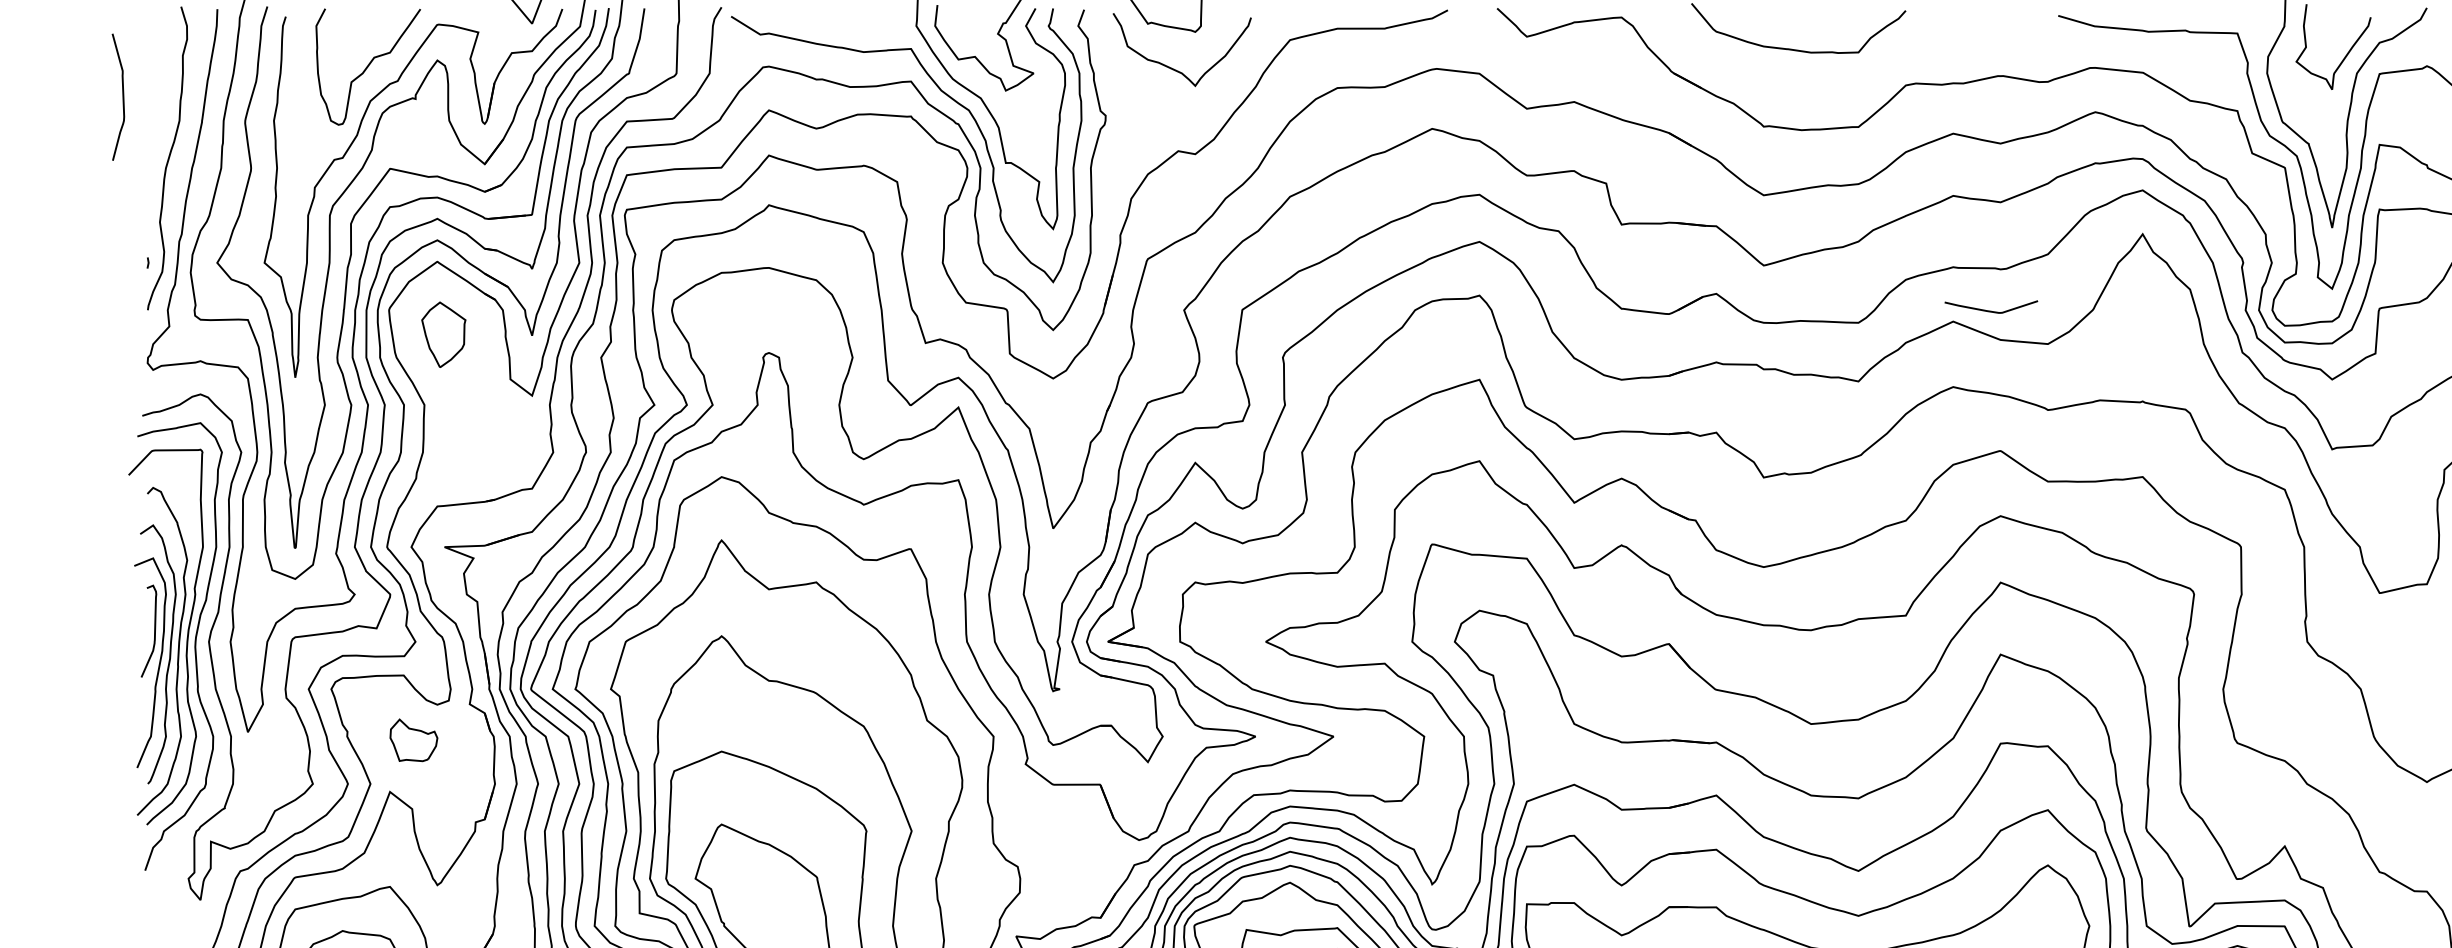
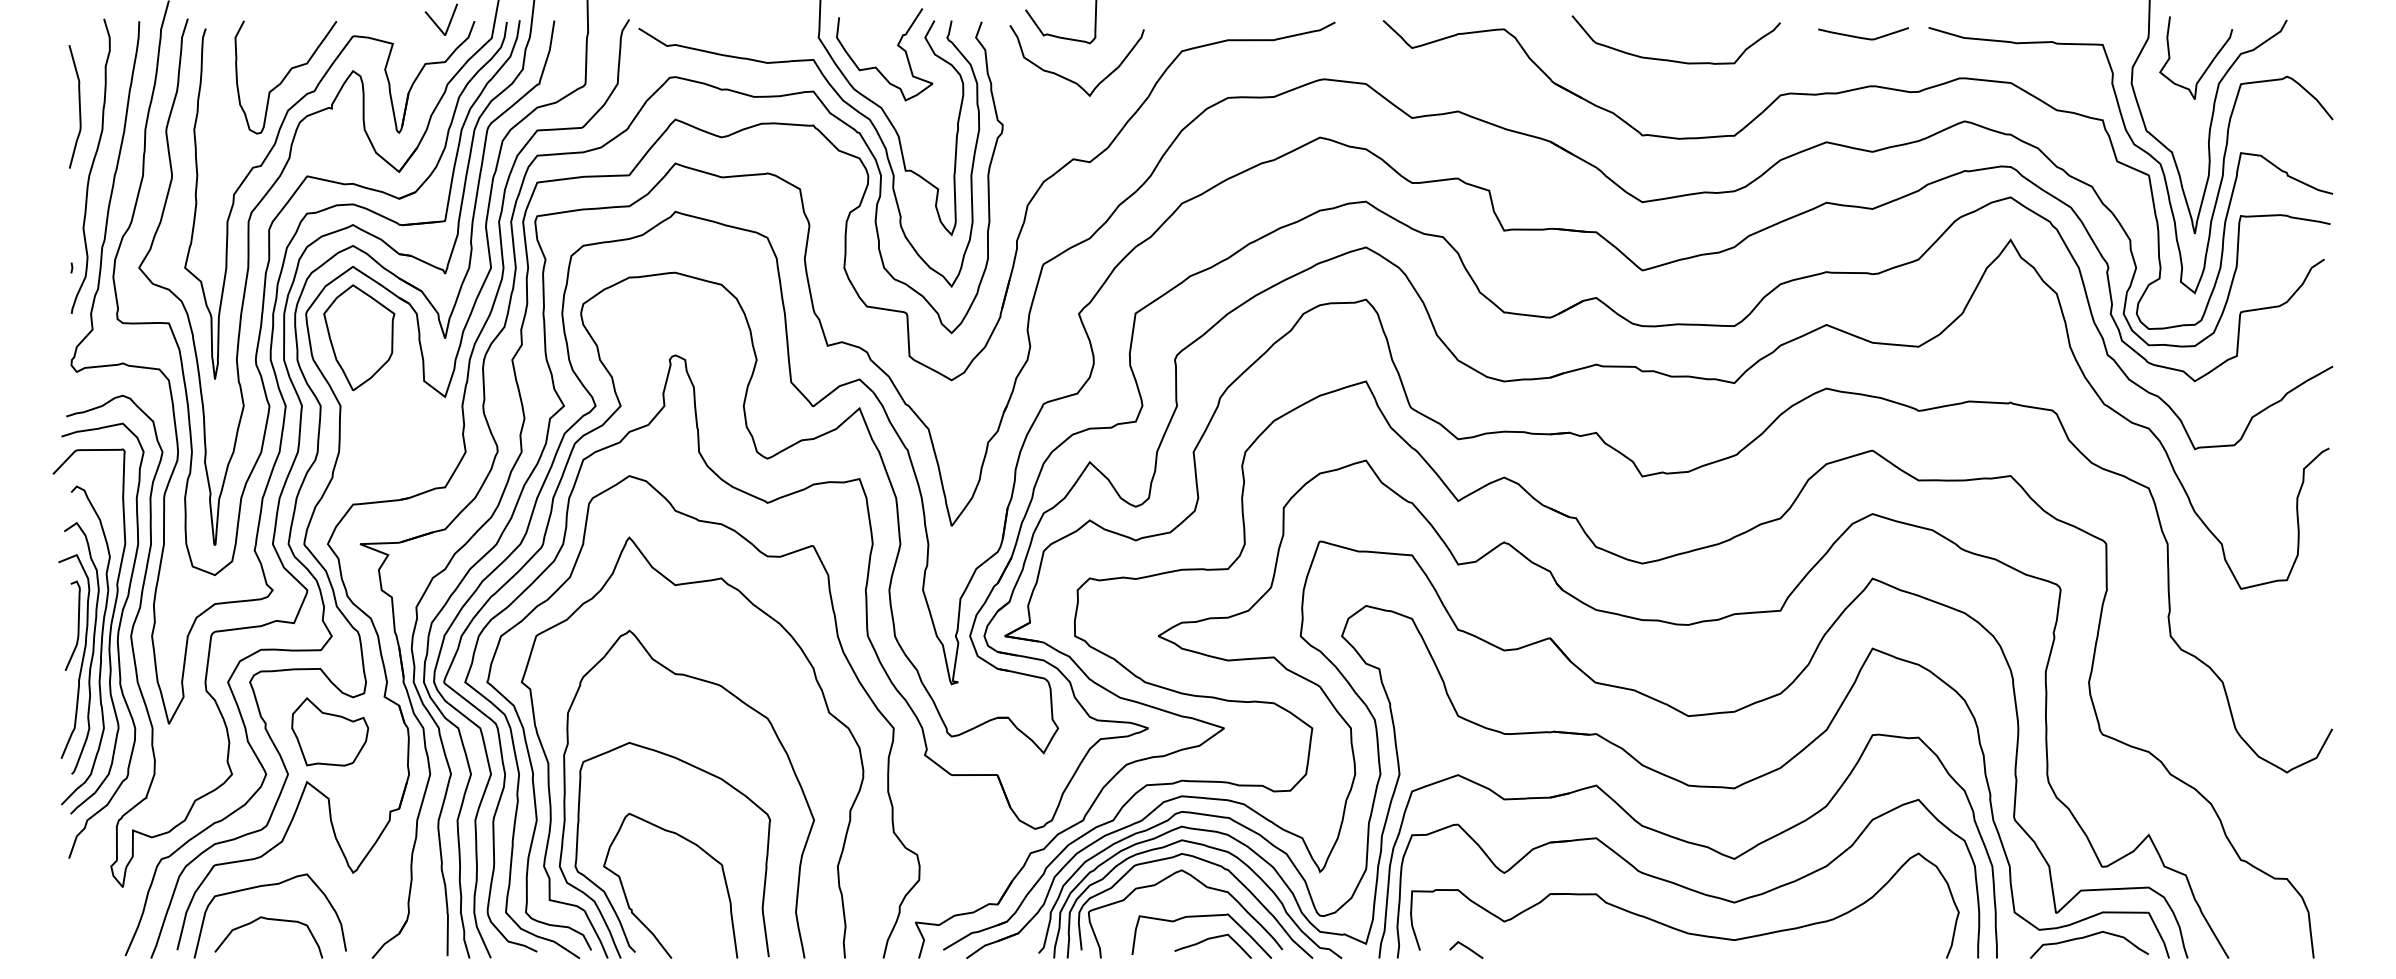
curve: (121, 93) -> (78, 103), moved
curve: (1991, 310) -> (1863, 37), moved
part: (443, 334) -> (359, 337), size x1.67
part: (414, 739) -> (330, 731), size x1.67

